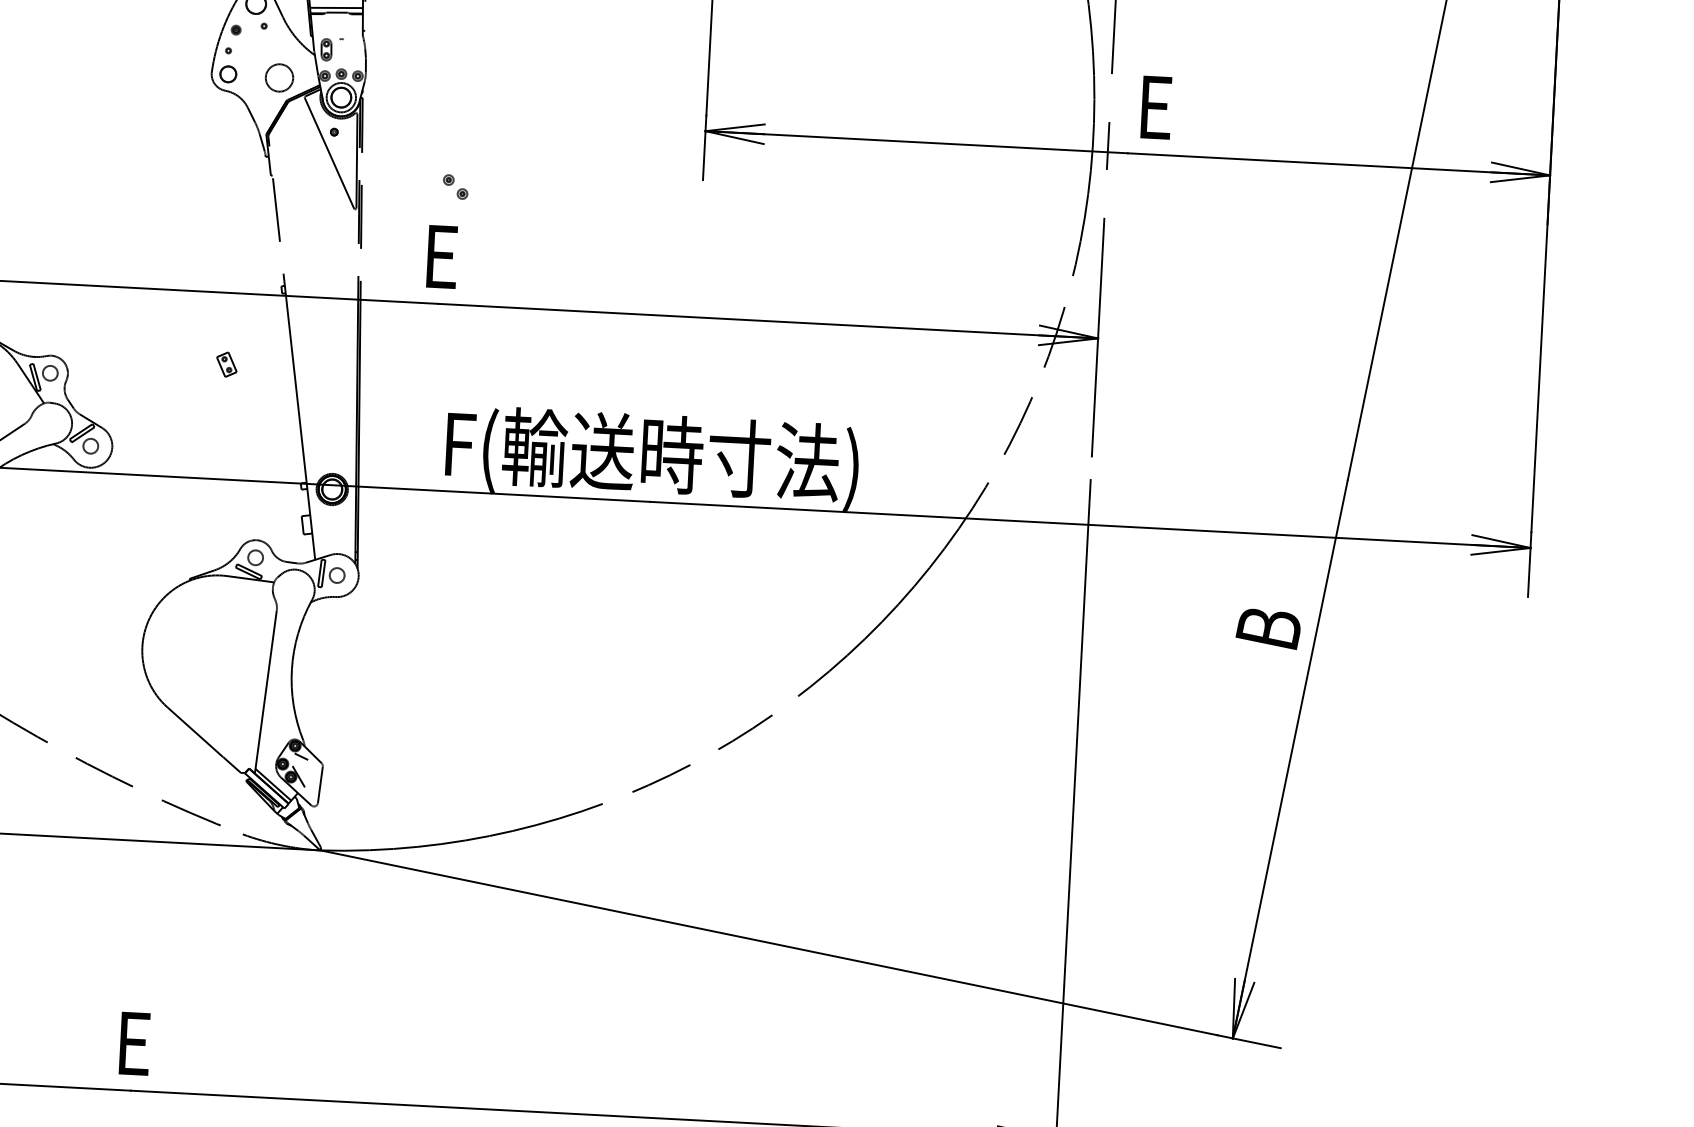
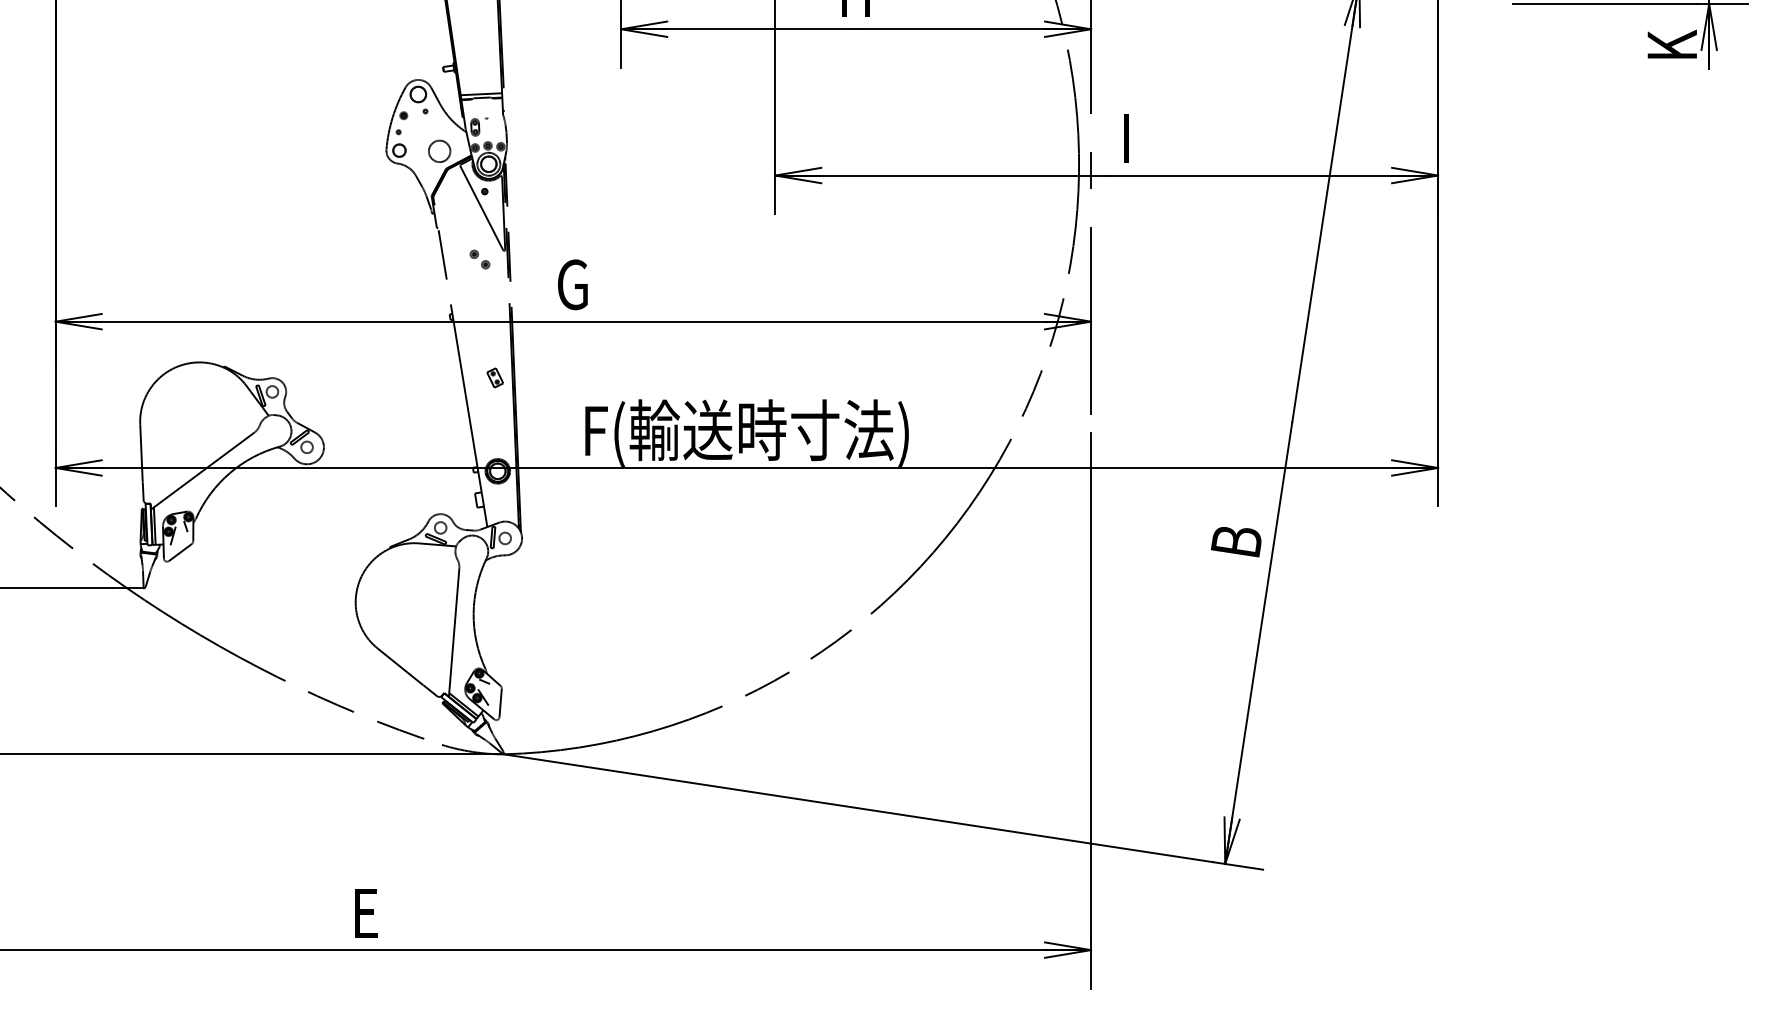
text: (1156, 107) -> (1127, 138), E -> I
part: (455, 186) -> (479, 259), moved
text: (439, 256) -> (572, 284), E -> G
part: (225, 364) -> (494, 377), moved

